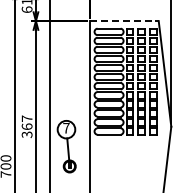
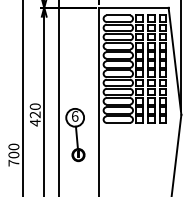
line: (124, 20) -> (133, 7), dashed -> solid
text: (26, 126) -> (34, 114), 367 -> 420
text: (65, 127) -> (74, 115), 7 -> 6

